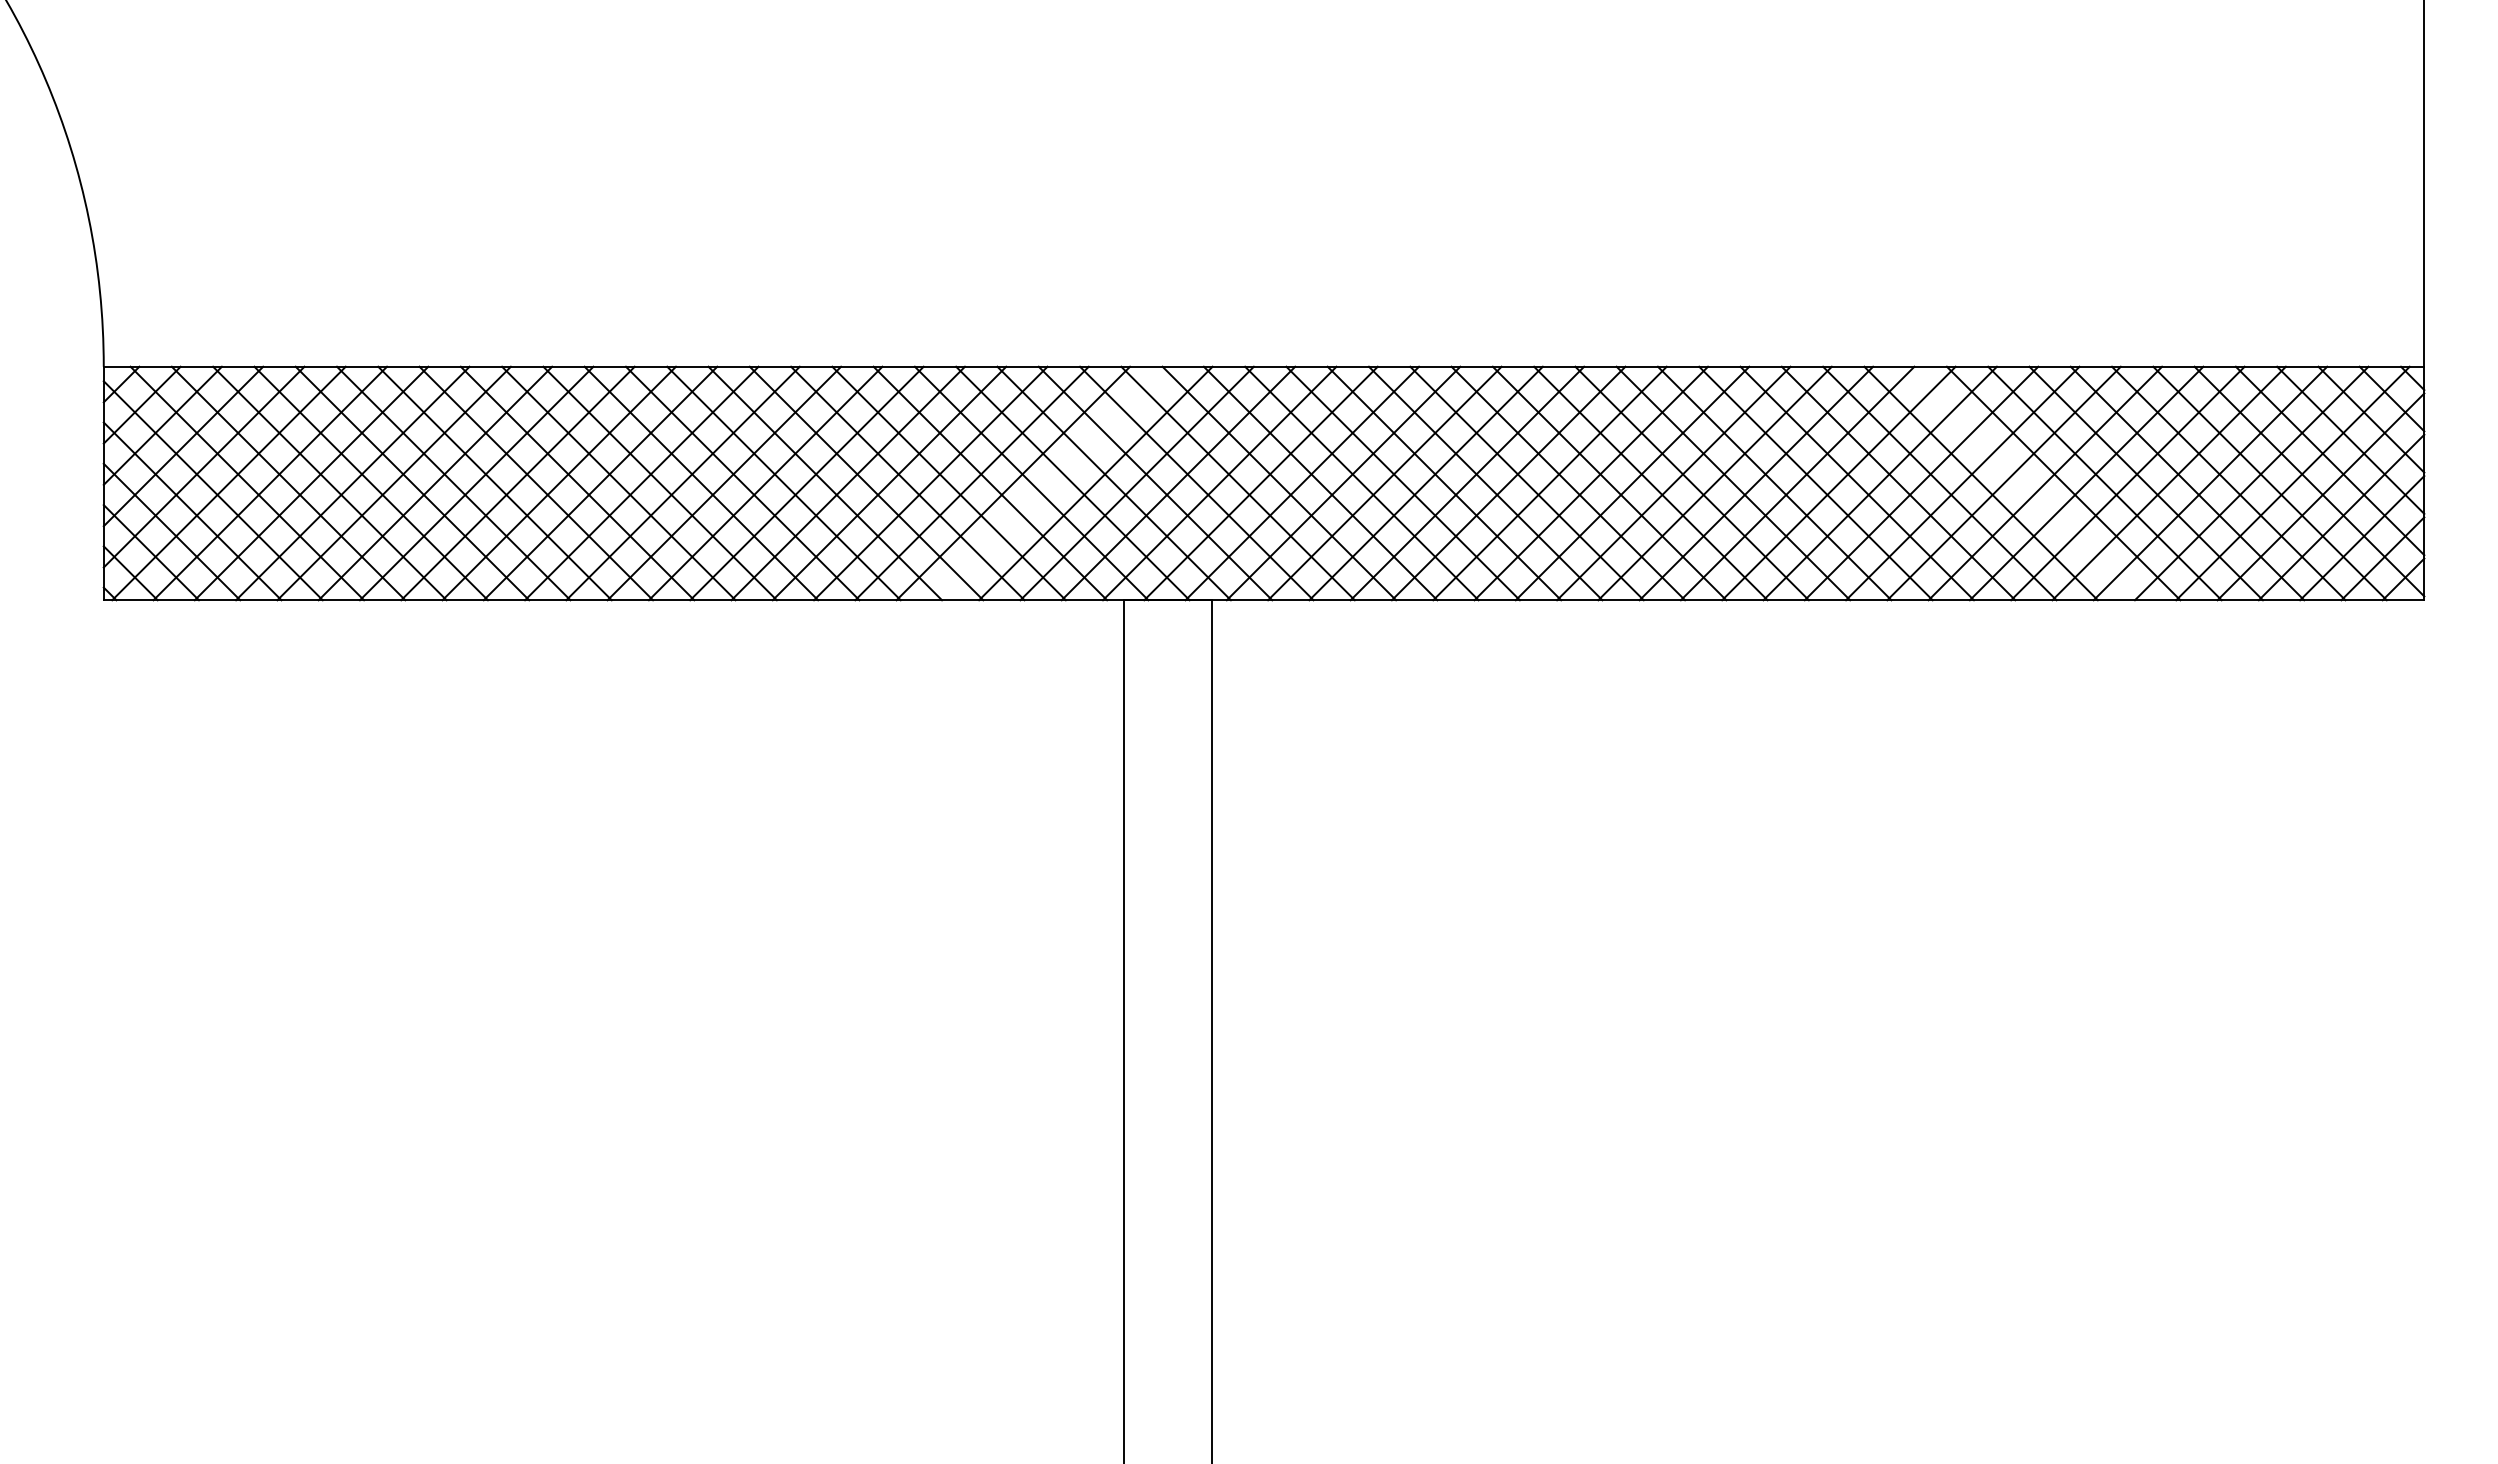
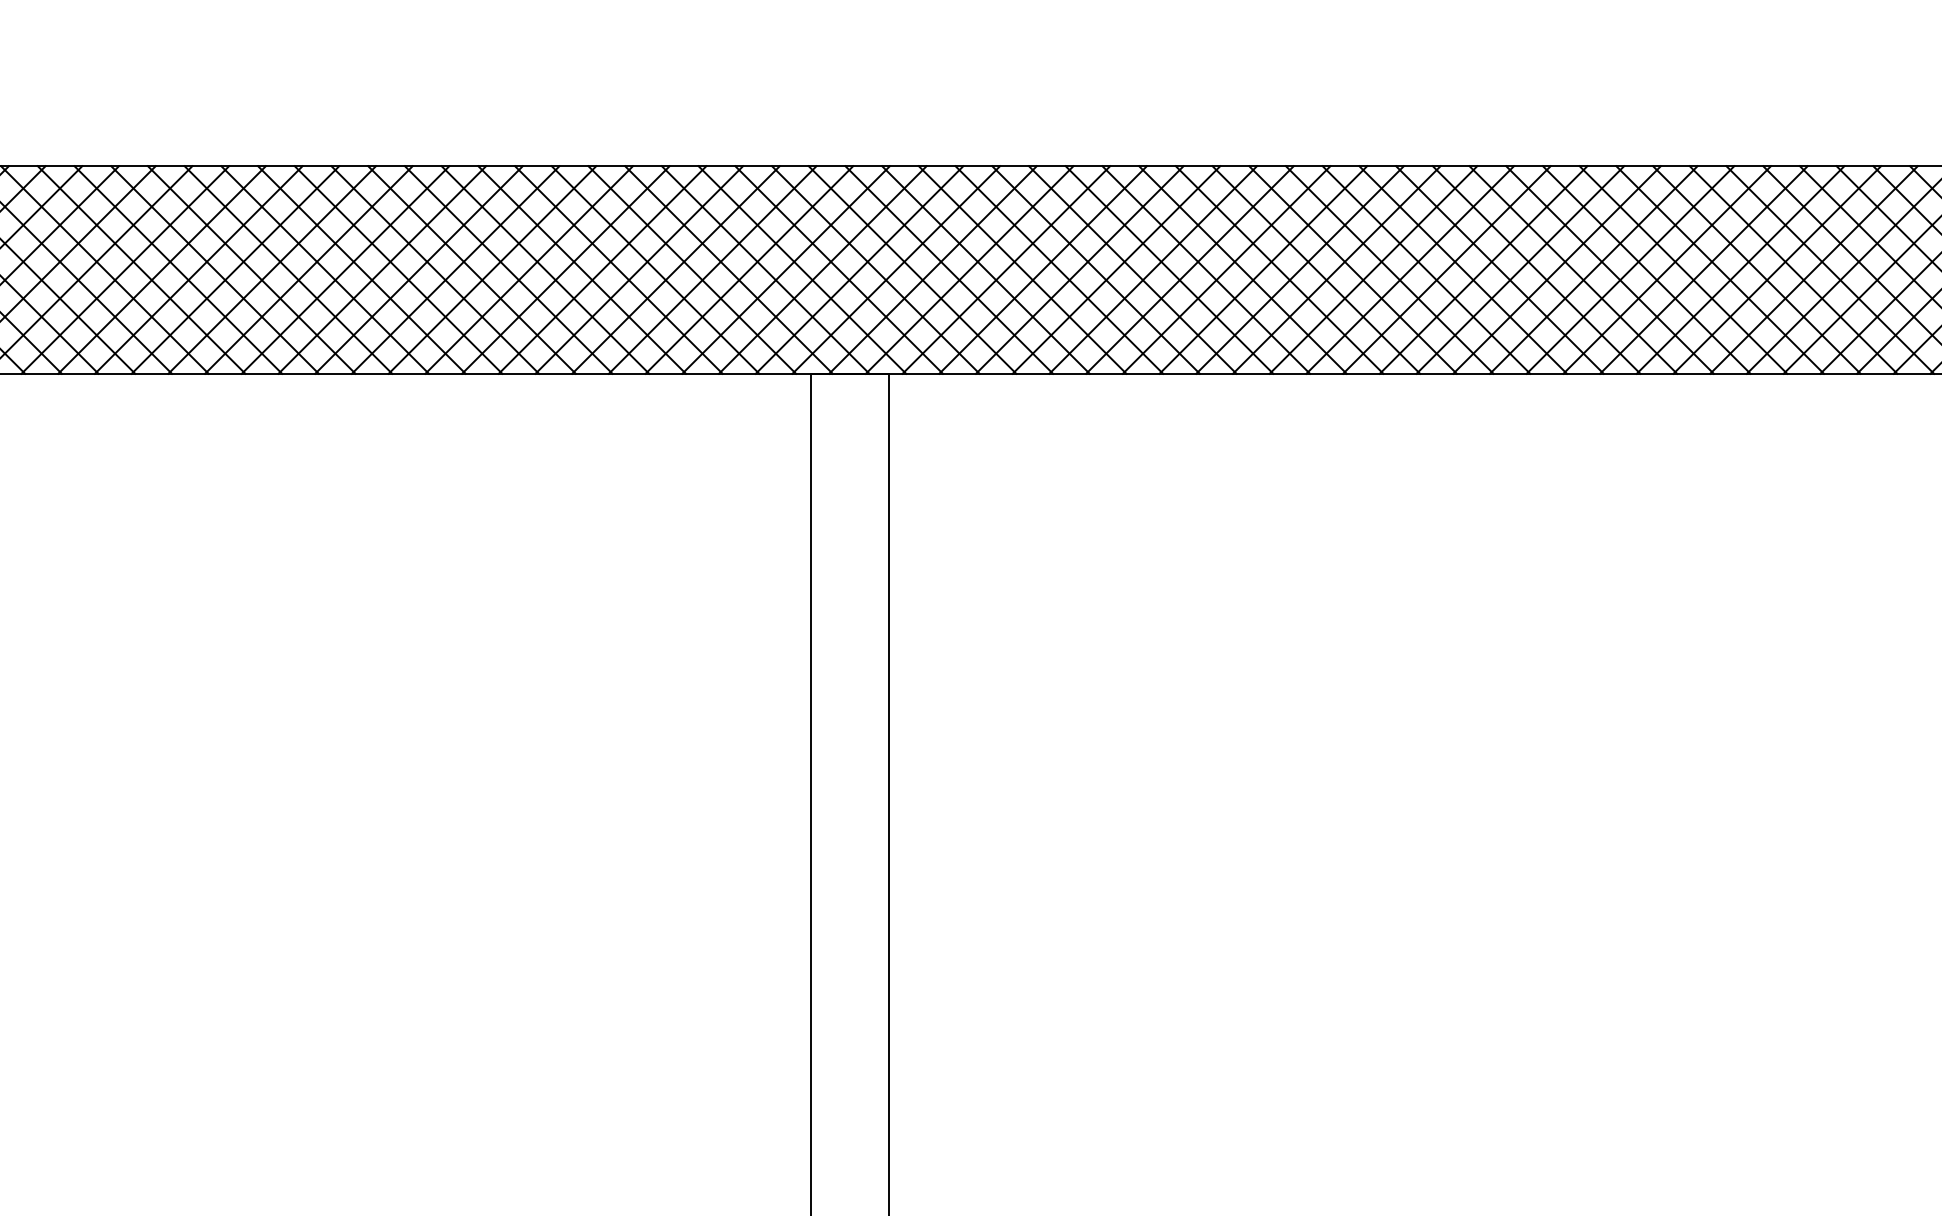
line: (1054, 483) -> (749, 270), added
line: (2022, 483) -> (1610, 270), added

